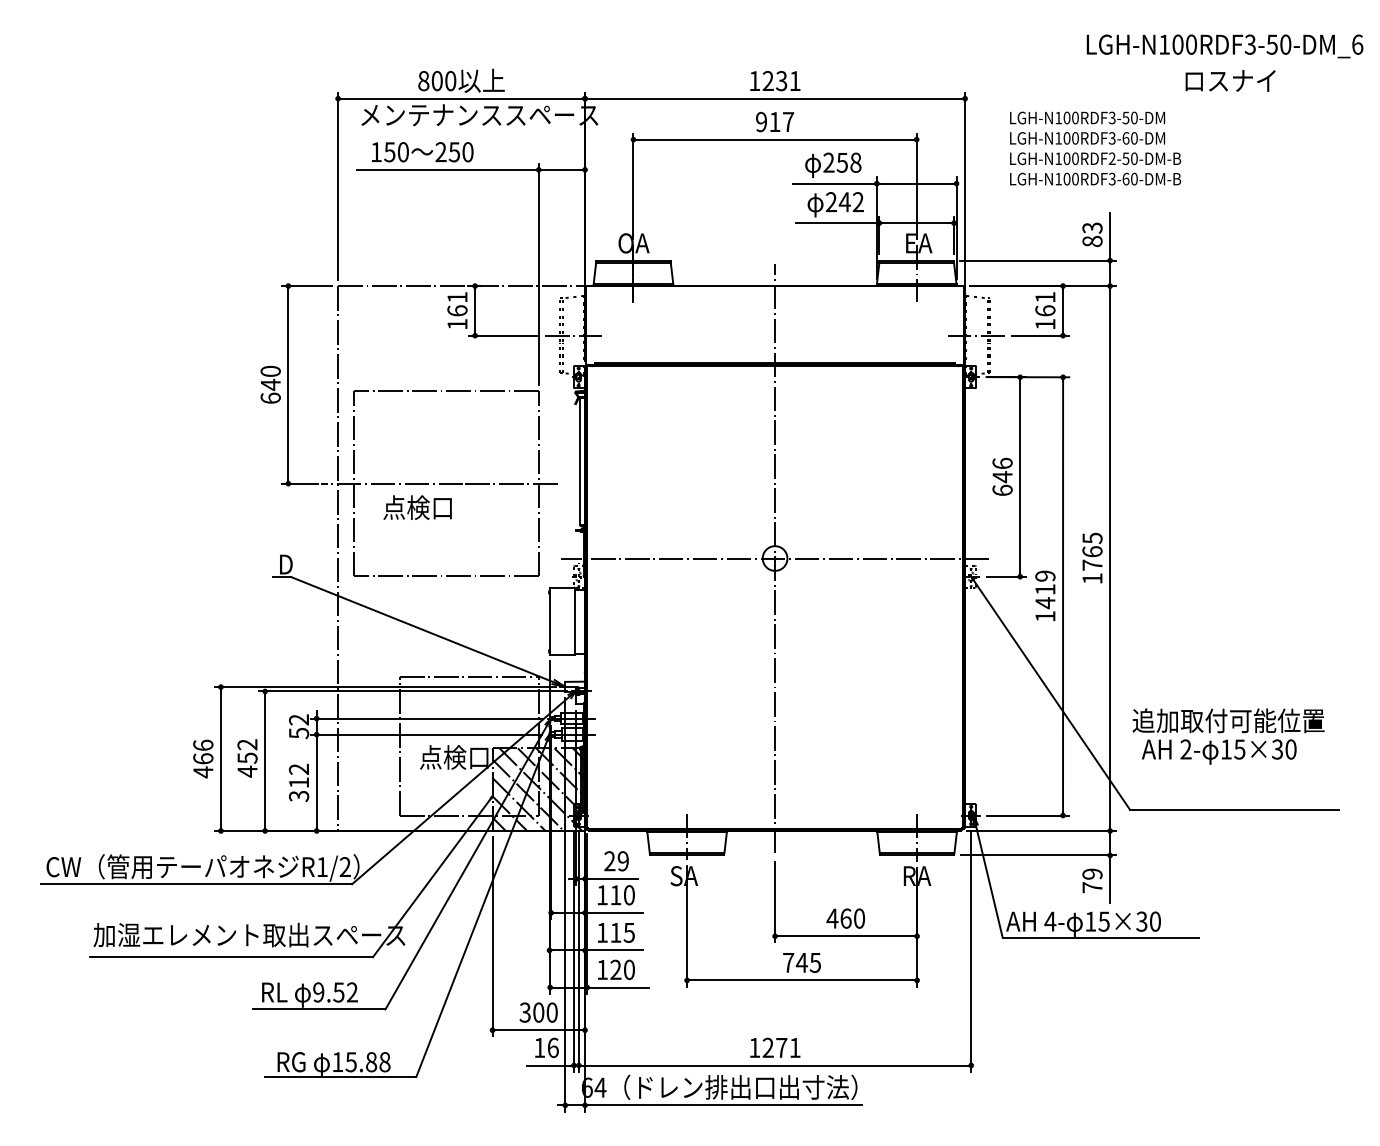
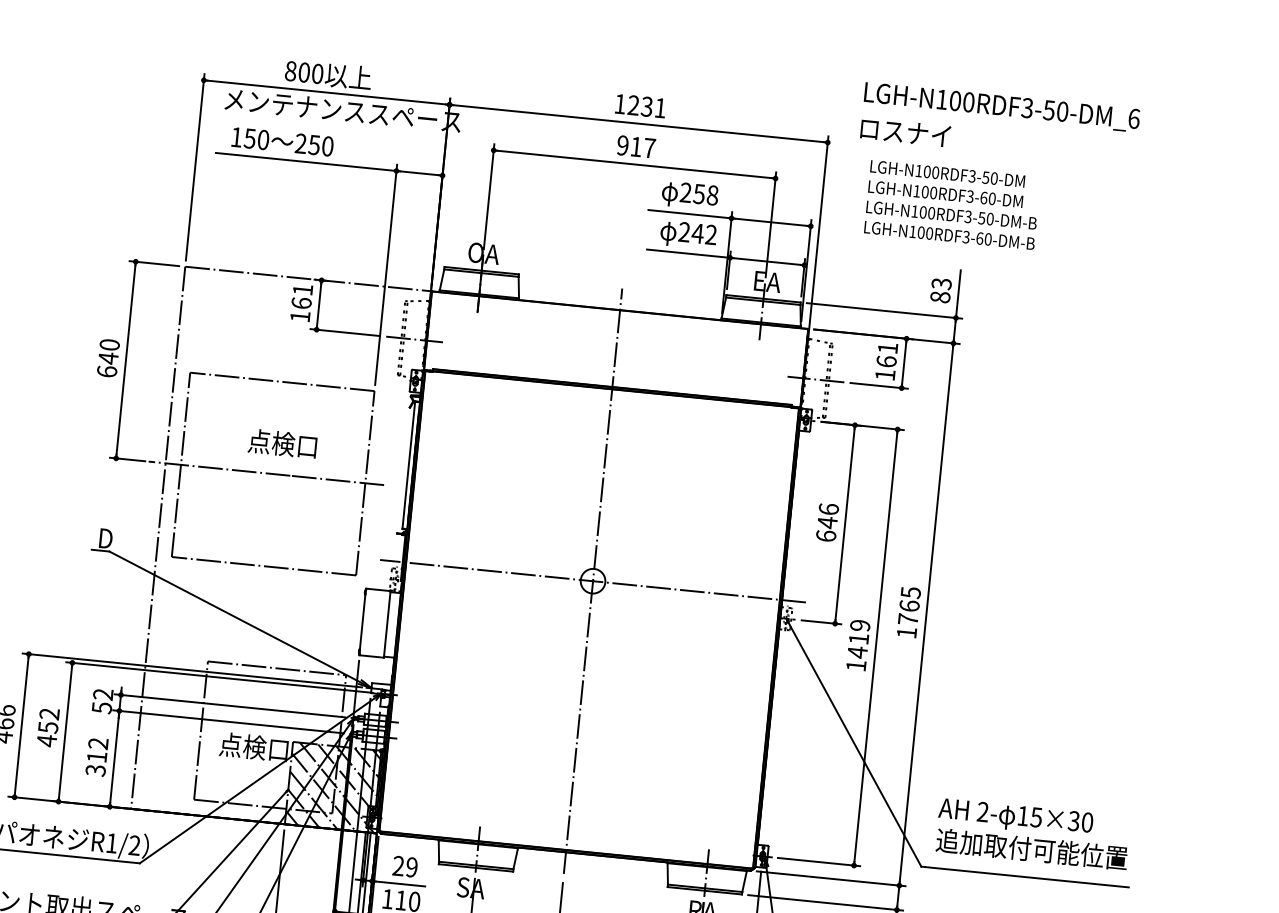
text: (1224, 46) -> (1001, 107), moved
text: (1230, 80) -> (905, 132), moved
text: (1111, 159) -> (967, 217), LGH-N100RDF2-50-DM-B -> LGH-N100RDF3-50-DM-B
text: (417, 507) -> (282, 443), moved
text: (1228, 720) -> (1032, 849), moved

